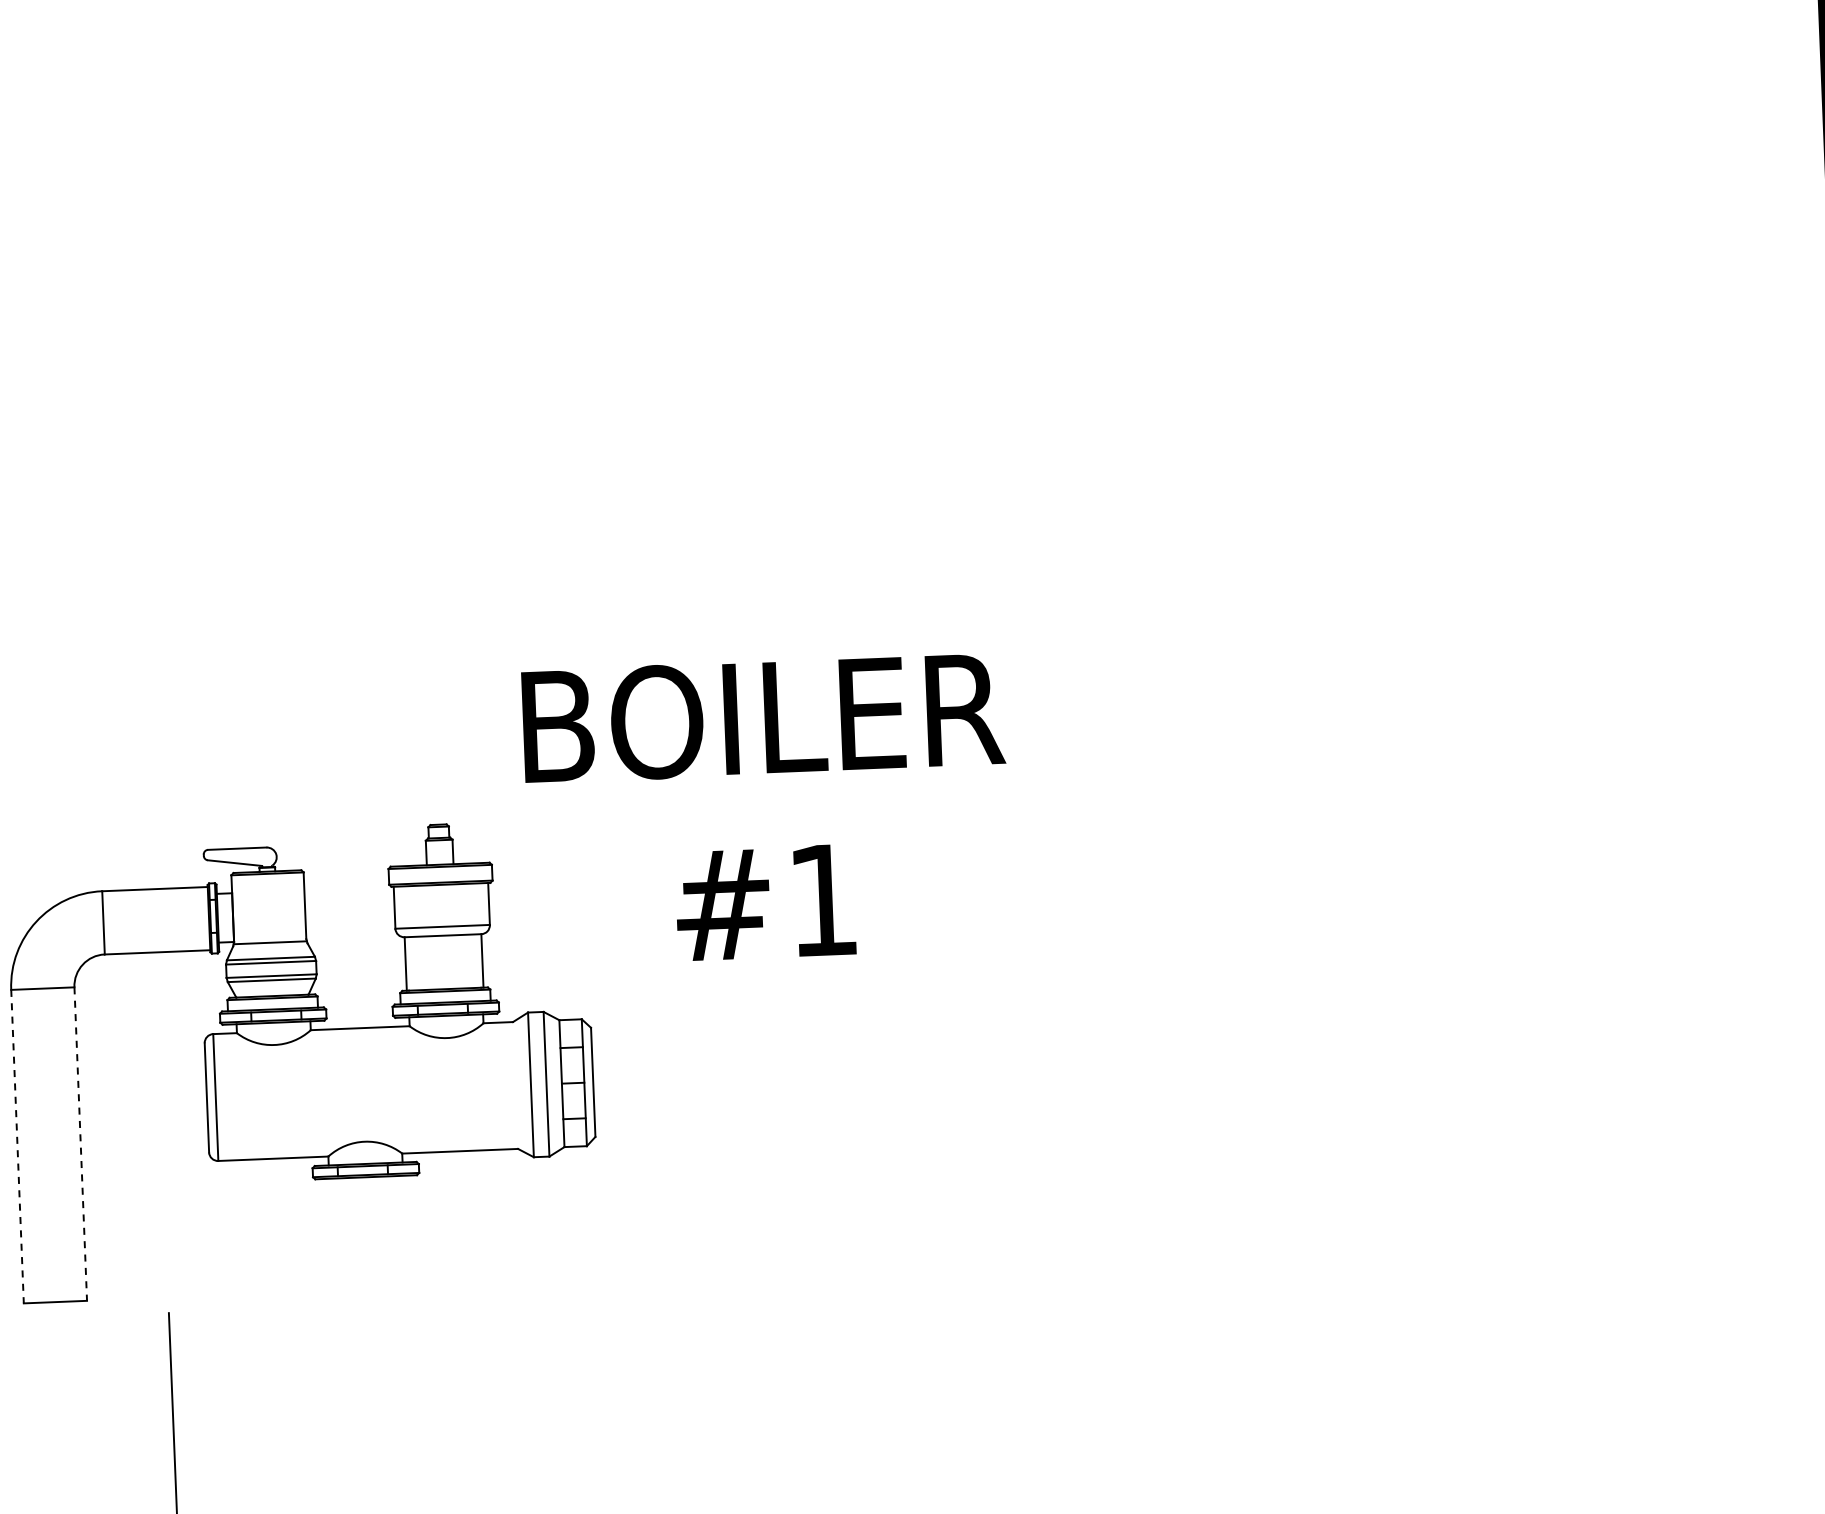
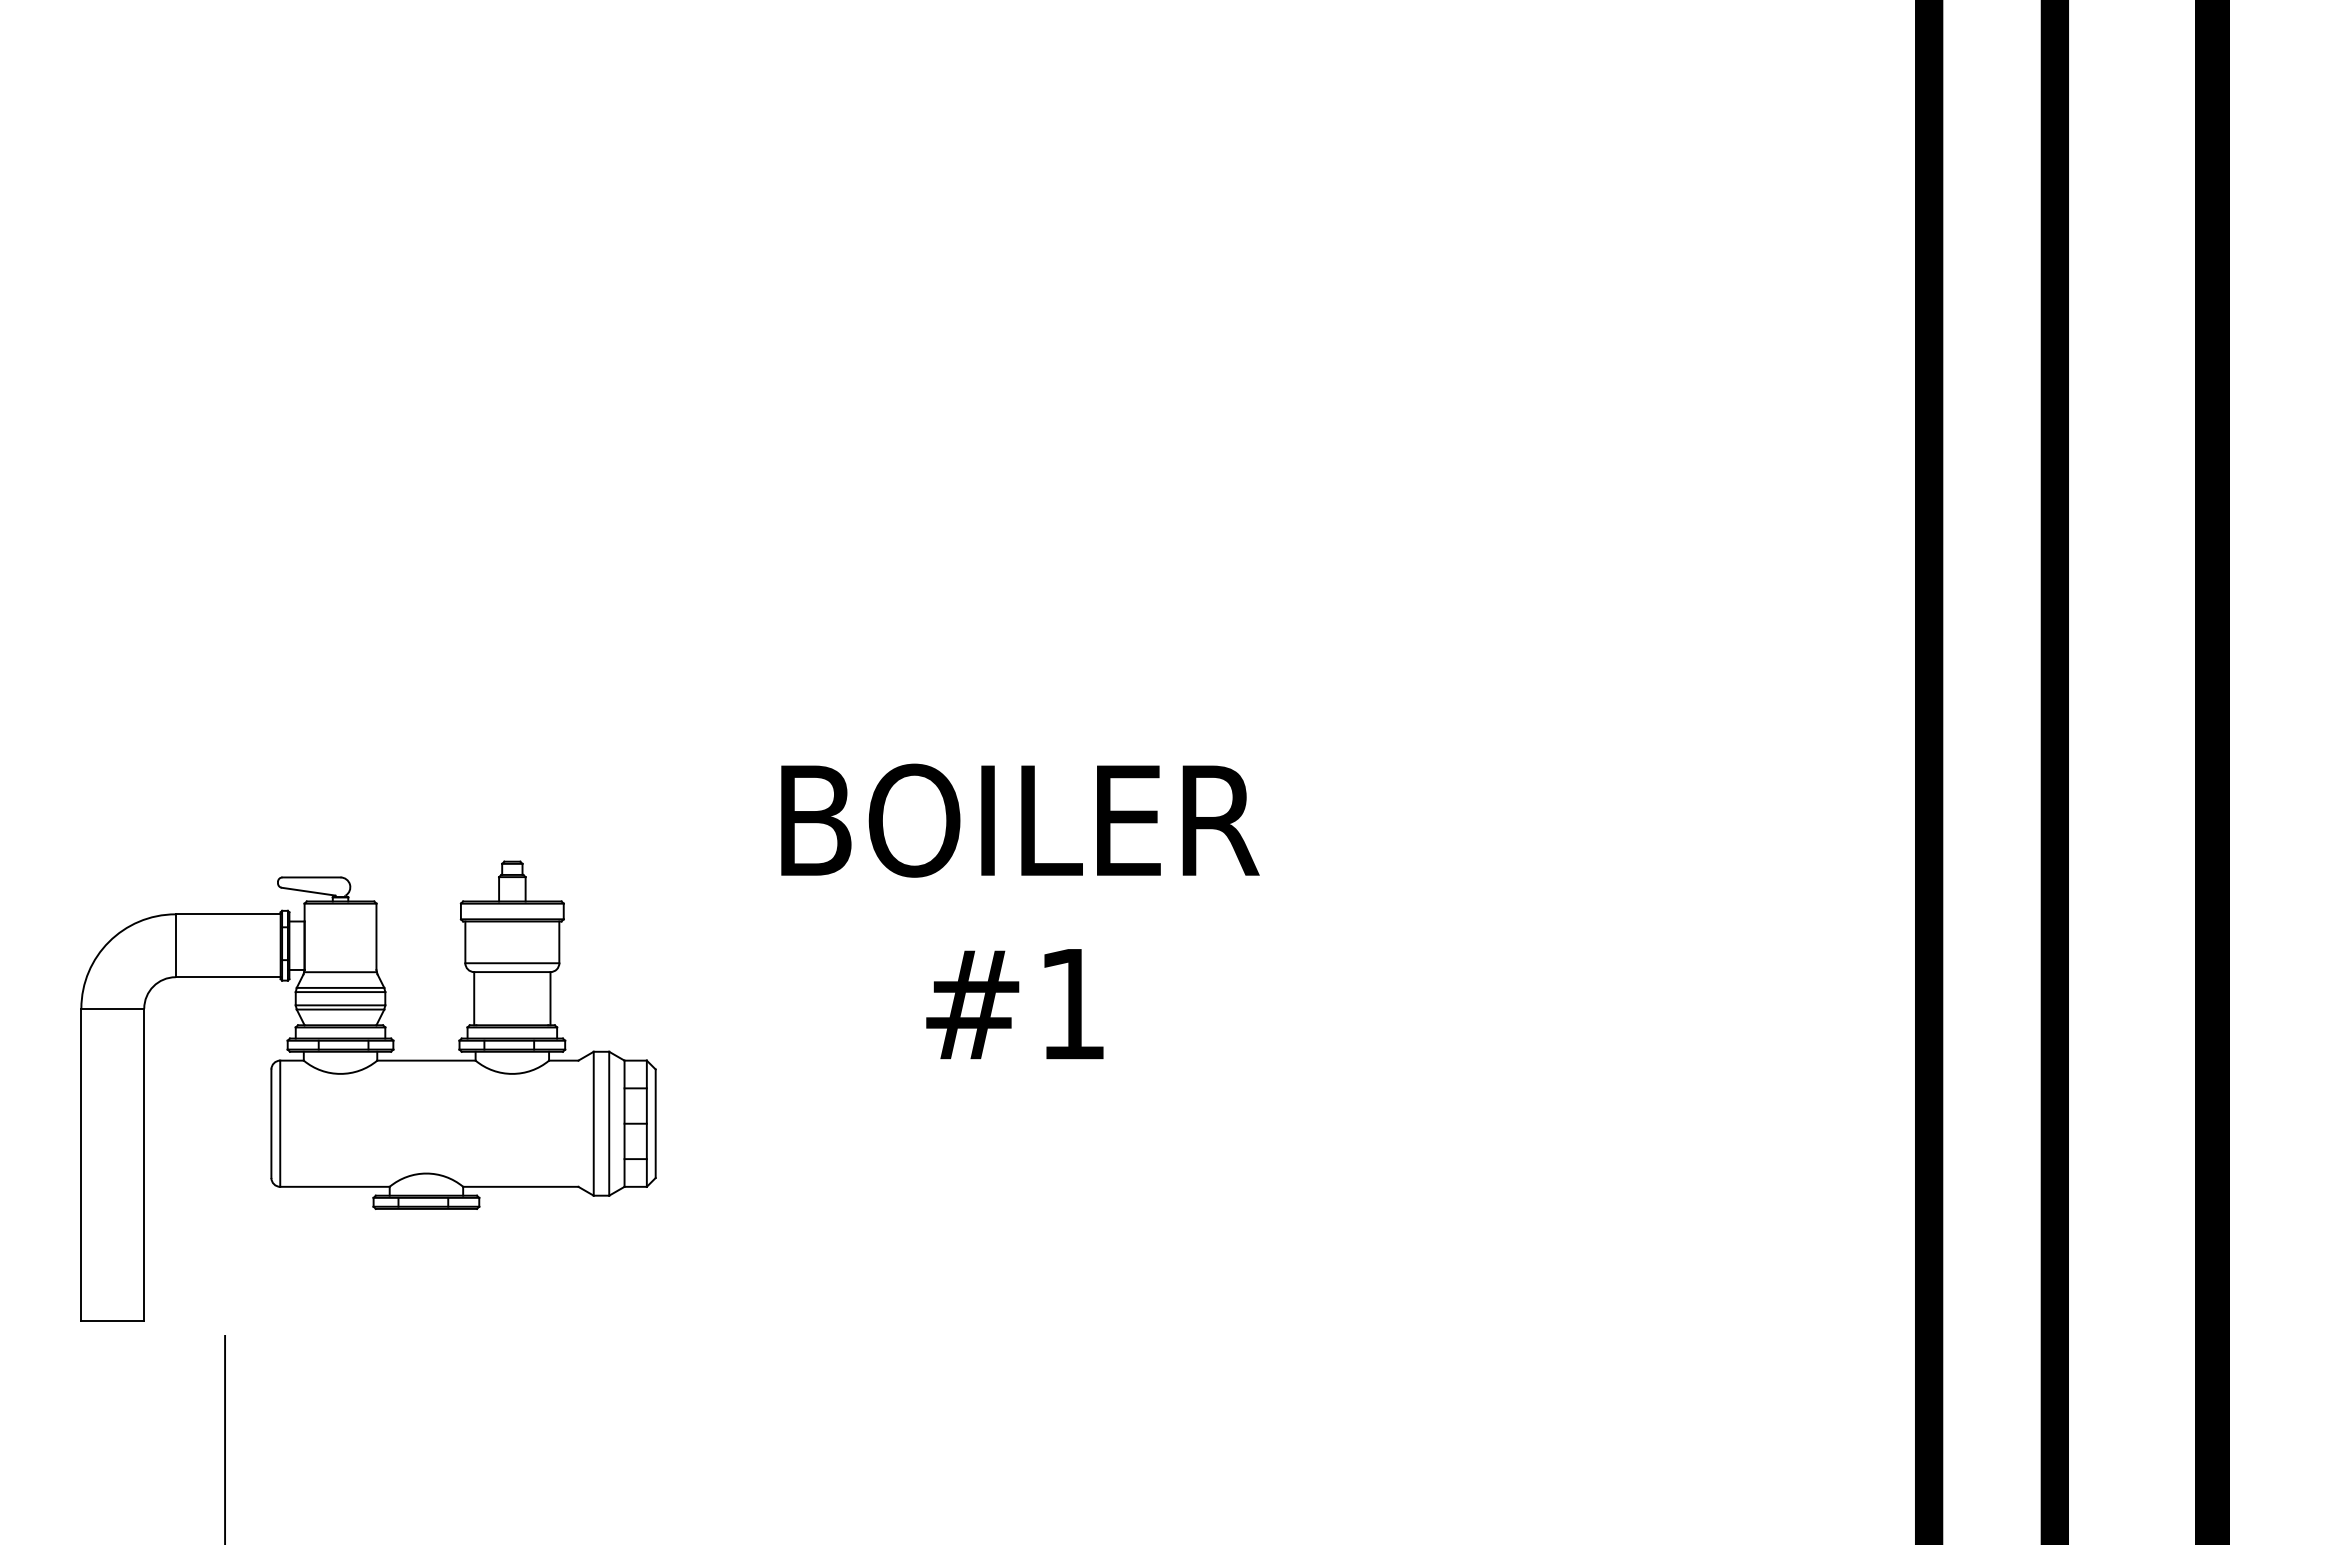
text: (767, 809) -> (1020, 911), moved
line: (80, 1144) -> (144, 1164), dashed -> solid
line: (17, 1146) -> (81, 1164), dashed -> solid

